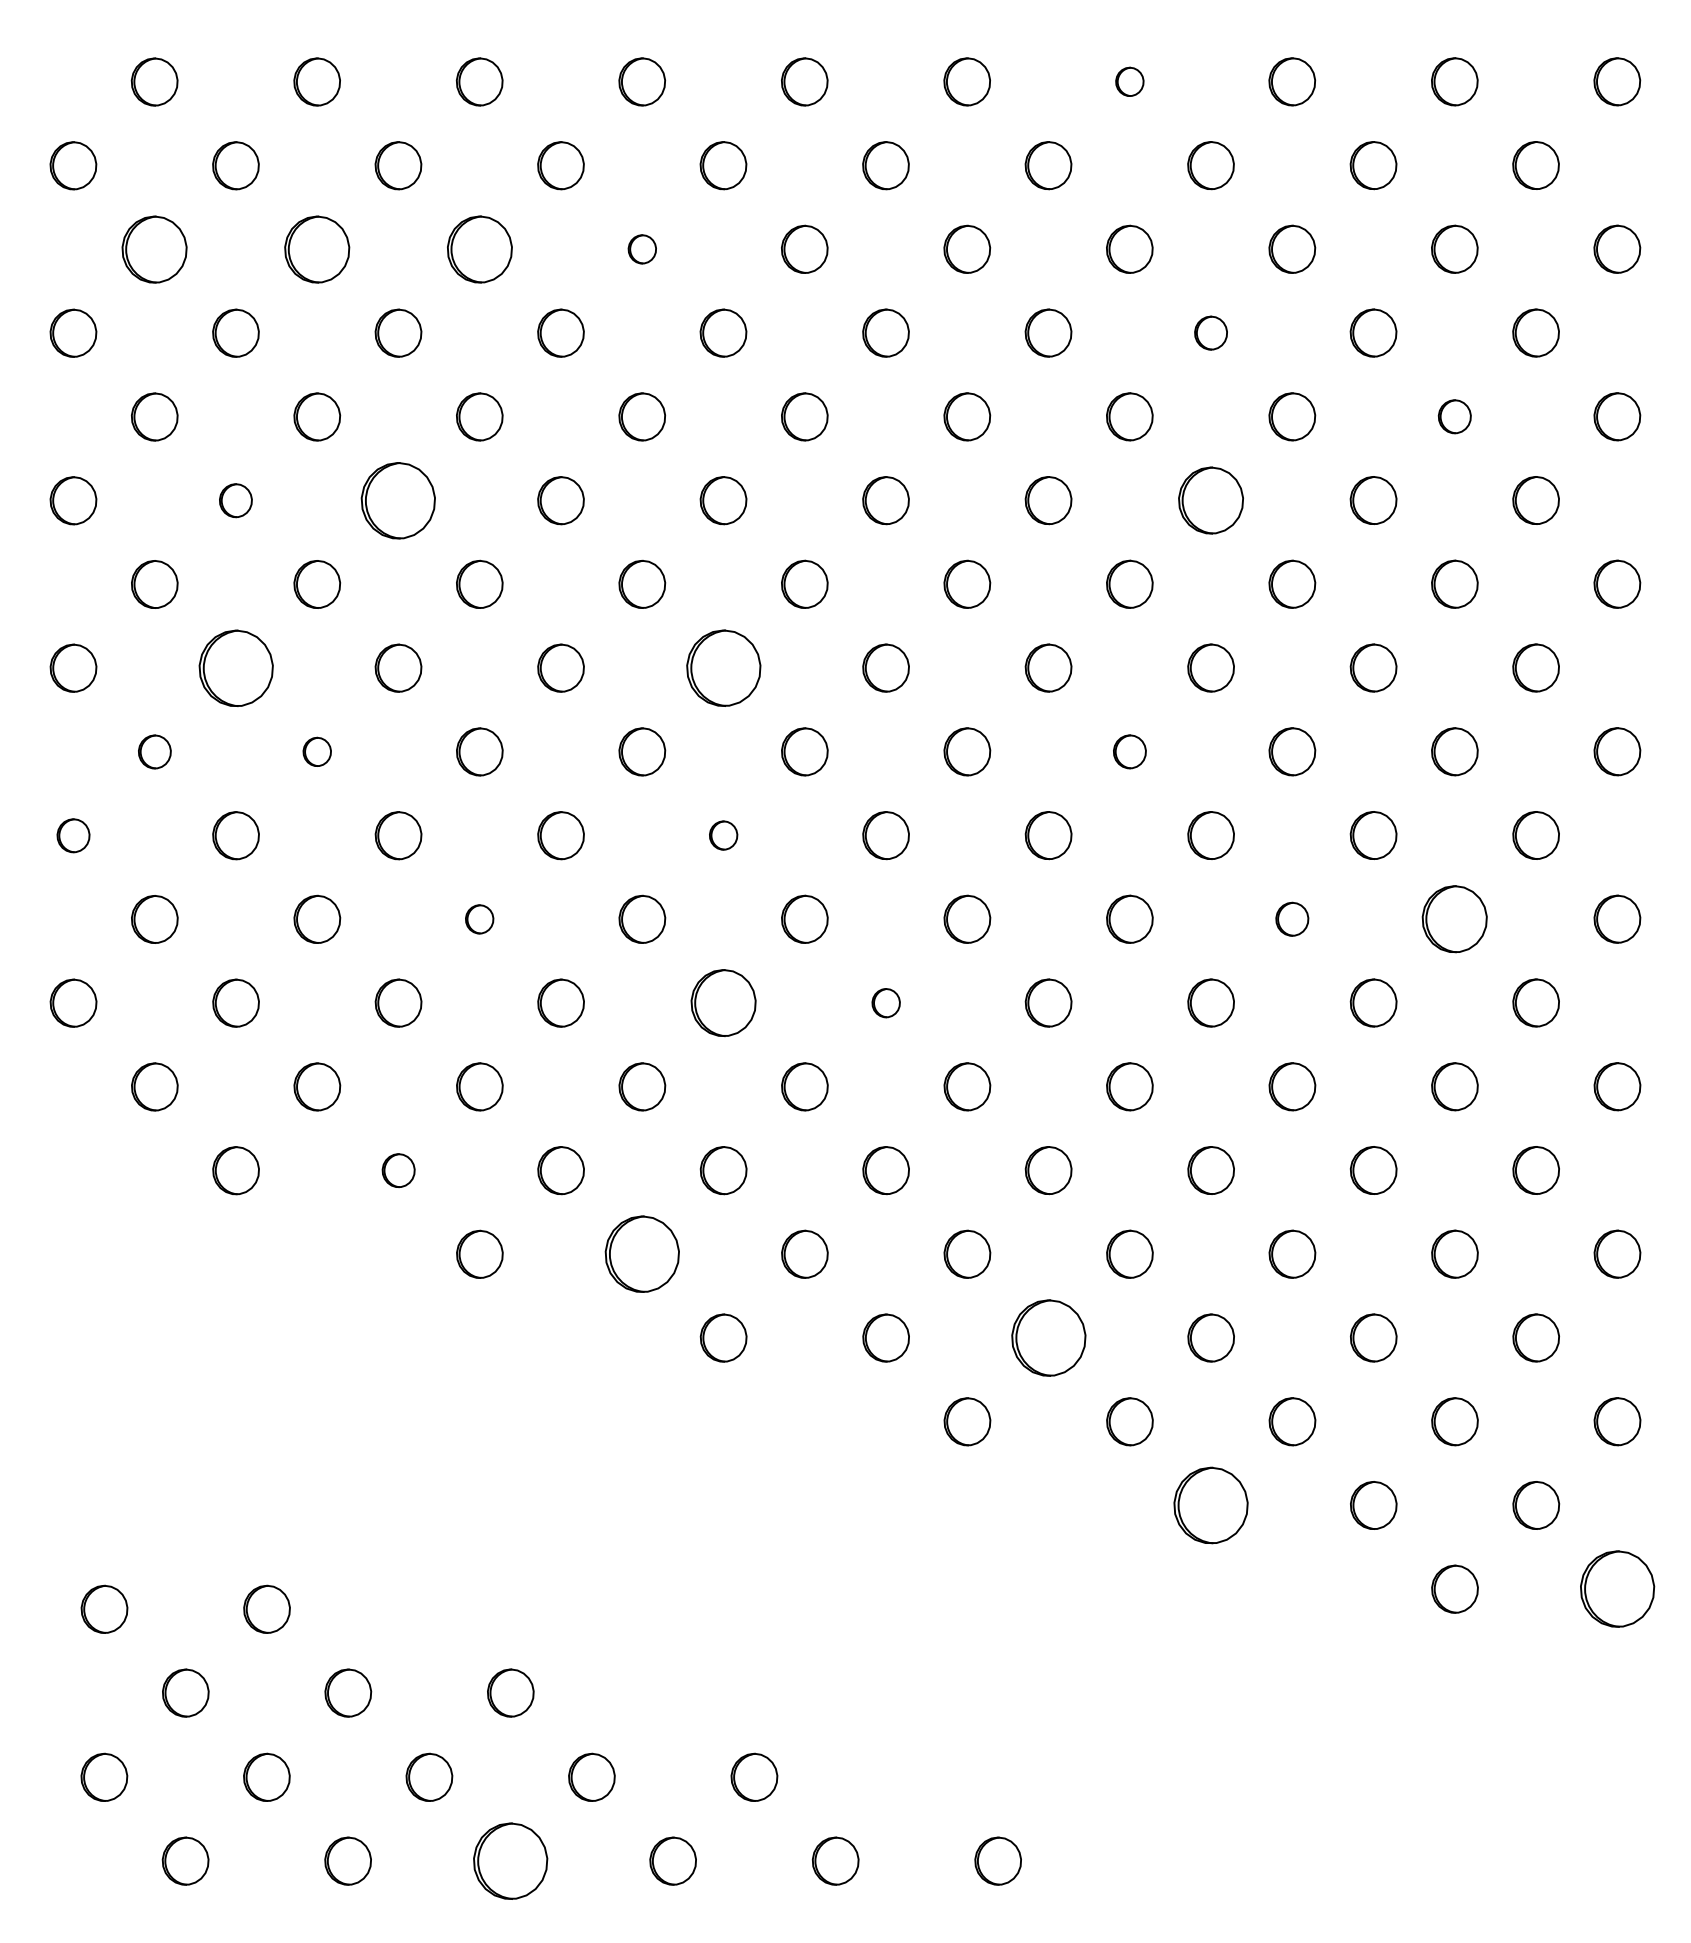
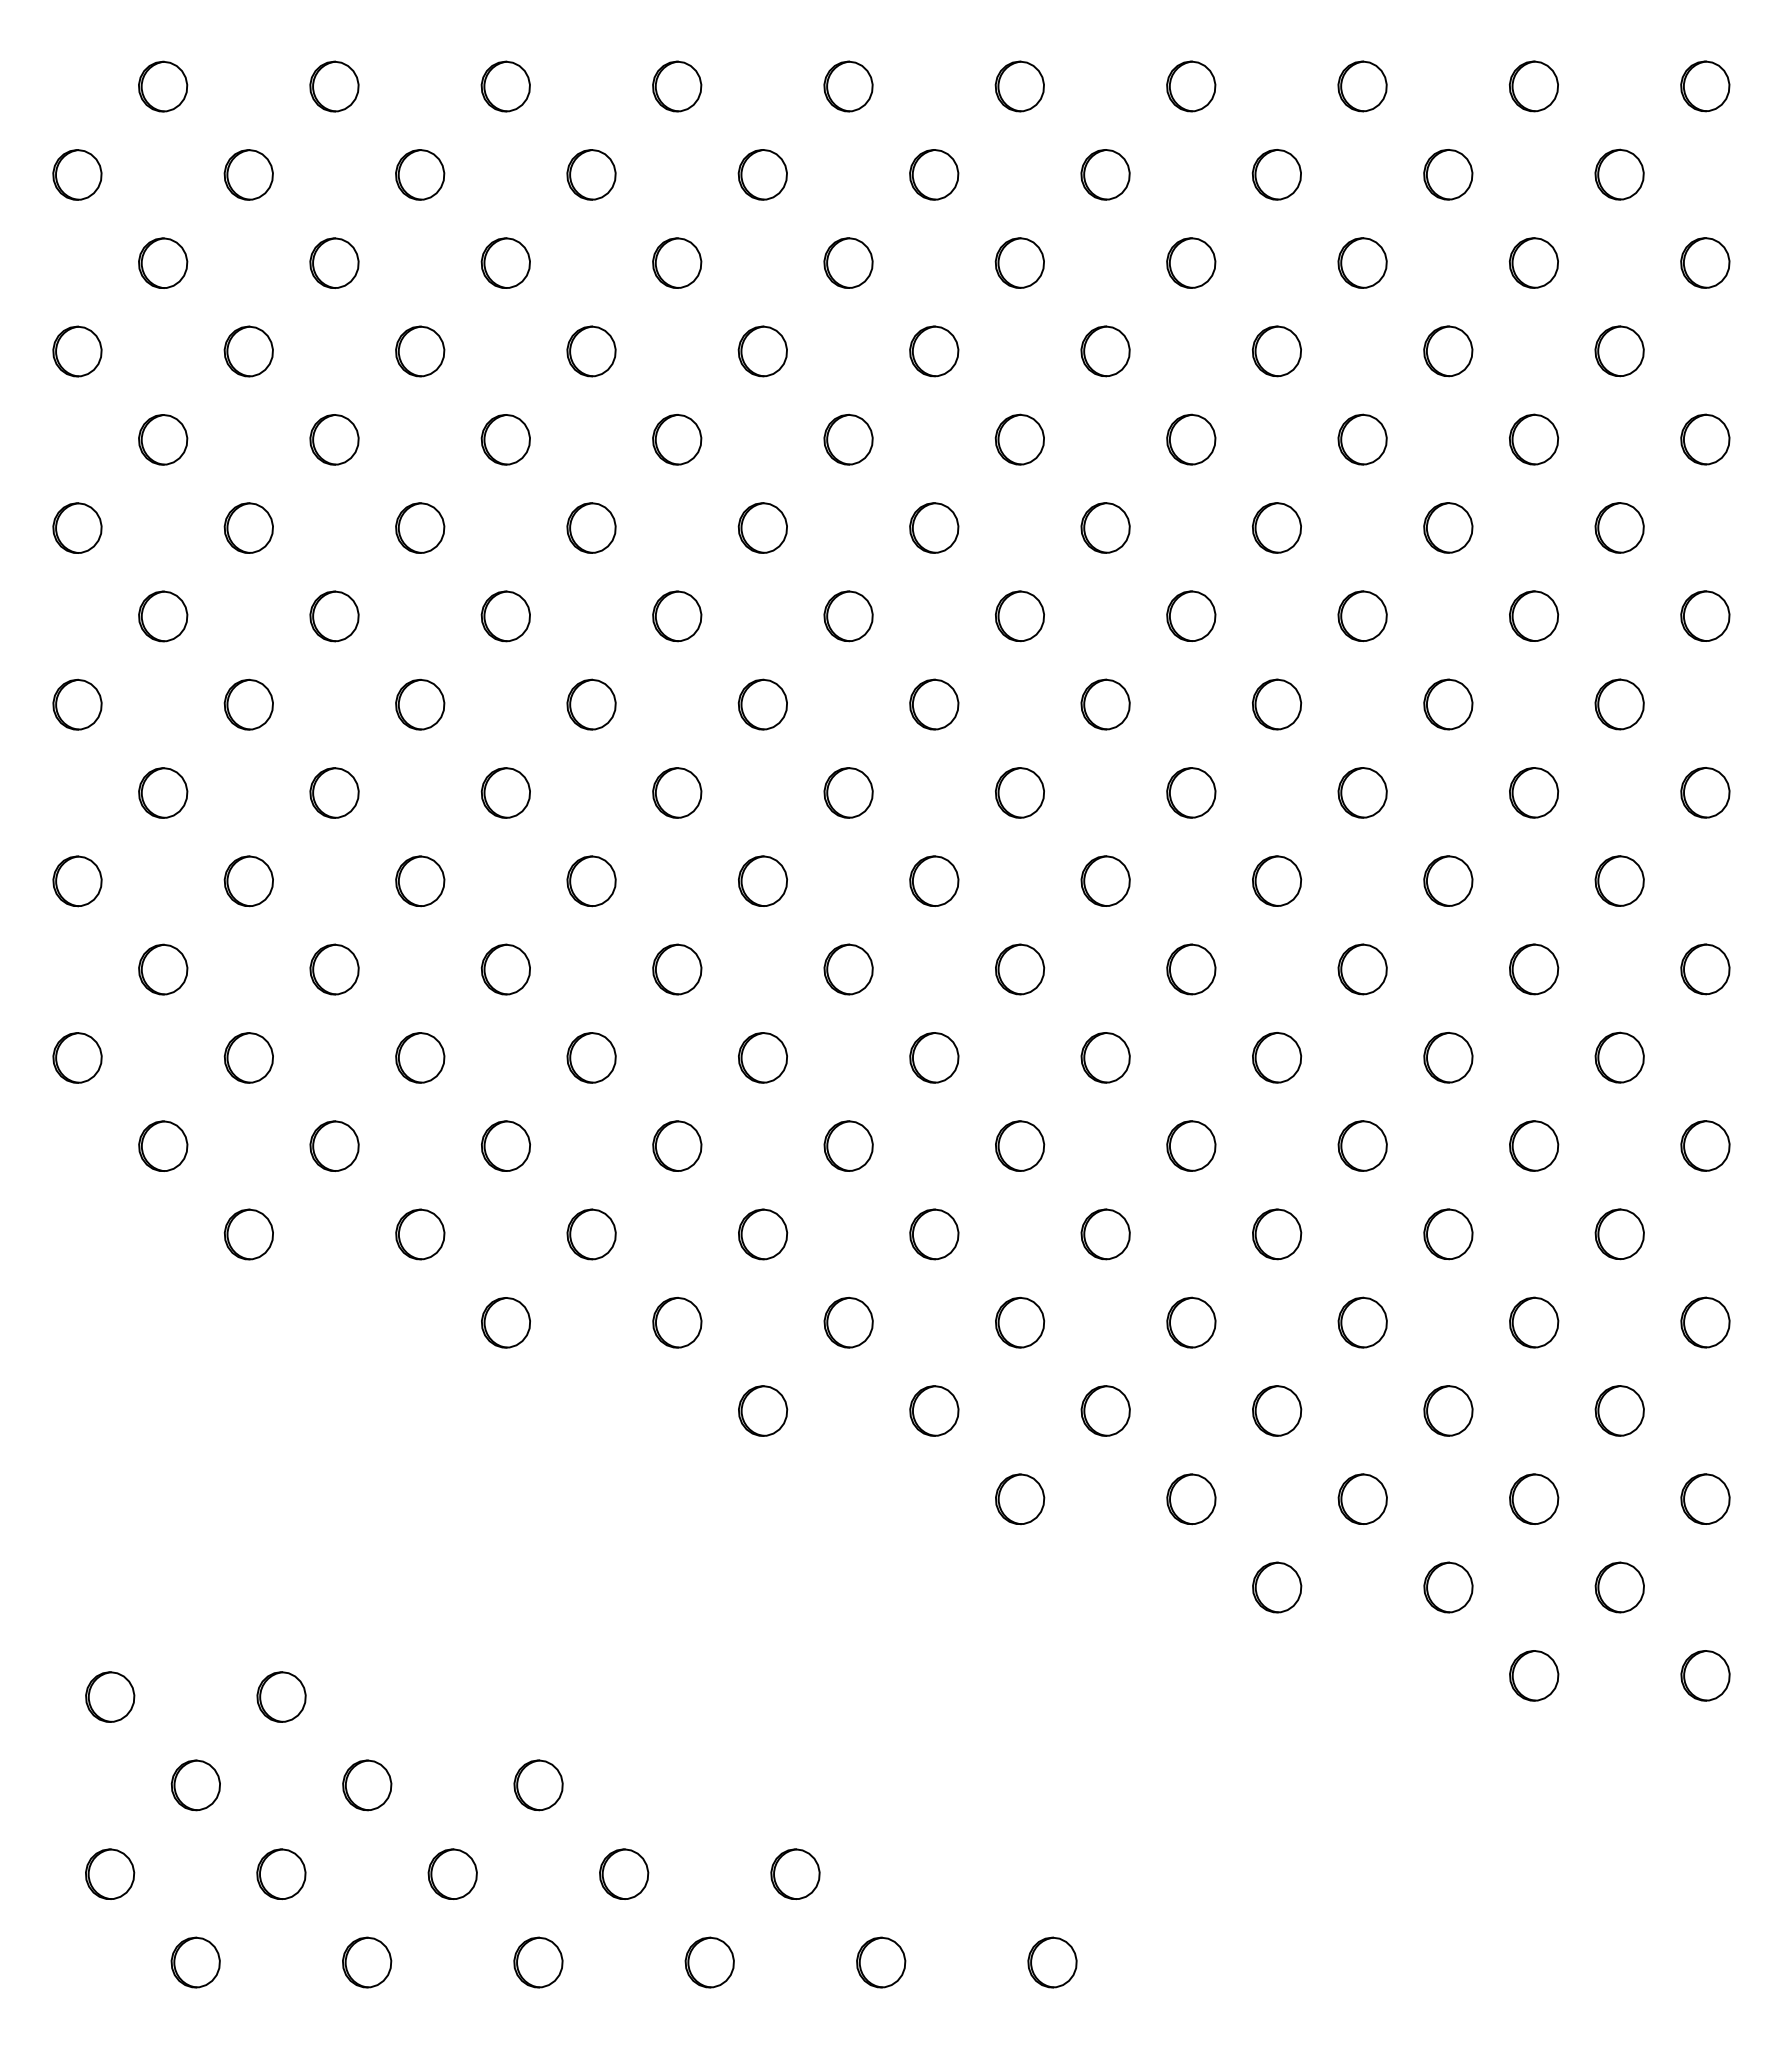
part: (1130, 81) -> (1191, 86), size x1.67
part: (155, 248) -> (163, 262), size x0.71
part: (317, 248) -> (334, 262), size x0.71
part: (479, 248) -> (505, 262), size x0.71
part: (642, 248) -> (677, 262), size x1.67
part: (1210, 333) -> (1276, 351), size x1.43
part: (1454, 416) -> (1533, 439), size x1.43
part: (235, 500) -> (248, 527), size x1.43
part: (398, 500) -> (420, 527), size x0.62
part: (1210, 500) -> (1276, 527), size x0.71
part: (235, 668) -> (248, 704), size x0.62
part: (723, 668) -> (762, 704), size x0.62
part: (155, 751) -> (163, 792), size x1.43
part: (317, 751) -> (334, 792), size x1.67
part: (1130, 751) -> (1191, 792), size x1.43
part: (723, 834) -> (762, 880), size x1.67
part: (73, 835) -> (77, 881), size x1.43
part: (479, 919) -> (505, 969), size x1.67
part: (1292, 919) -> (1362, 969), size x1.43
part: (1455, 919) -> (1534, 969), size x0.71
part: (723, 1002) -> (762, 1057), size x0.71
part: (886, 1002) -> (934, 1057), size x1.67
part: (398, 1170) -> (420, 1234), size x1.43
part: (642, 1254) -> (677, 1322), size x0.62
part: (1048, 1337) -> (1105, 1410), size x0.62
part: (1211, 1505) -> (1277, 1587), size x0.62
part: (1617, 1588) -> (1705, 1675), size x0.62
part: (510, 1861) -> (538, 1962), size x0.62

